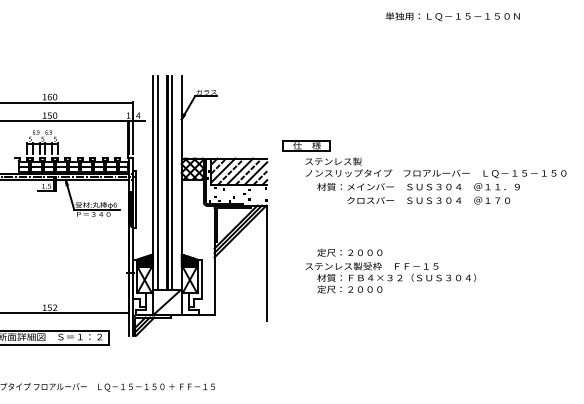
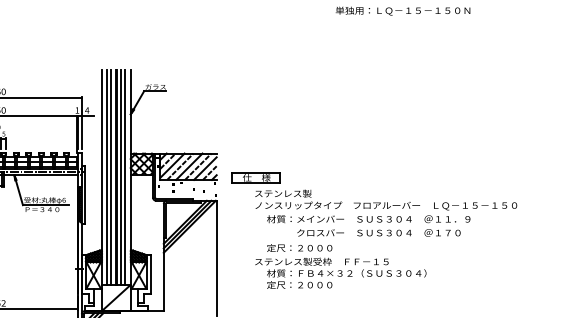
part: (424, 172) -> (374, 204), moved
line: (162, 182) -> (111, 177), added
line: (176, 182) -> (125, 177), added

